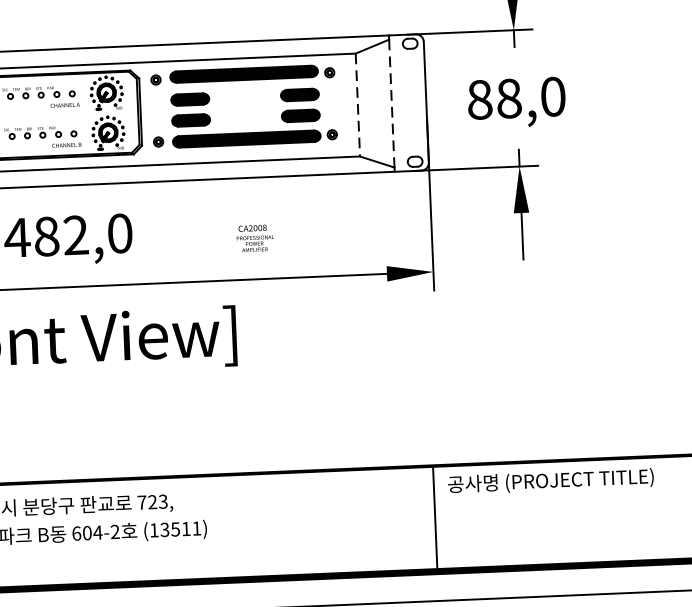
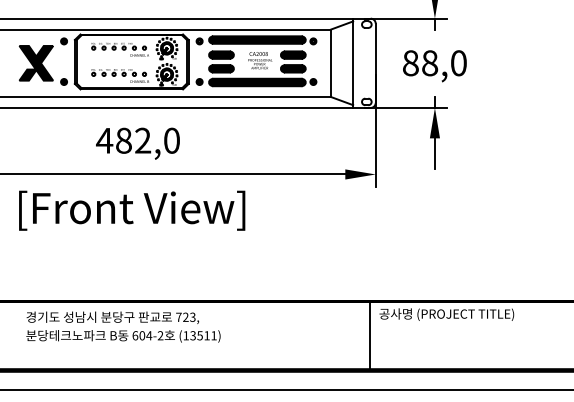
line: (392, 103) -> (353, 63), dashed -> solid
line: (357, 105) -> (330, 63), dashed -> solid
text: (255, 238) -> (260, 60), moved

